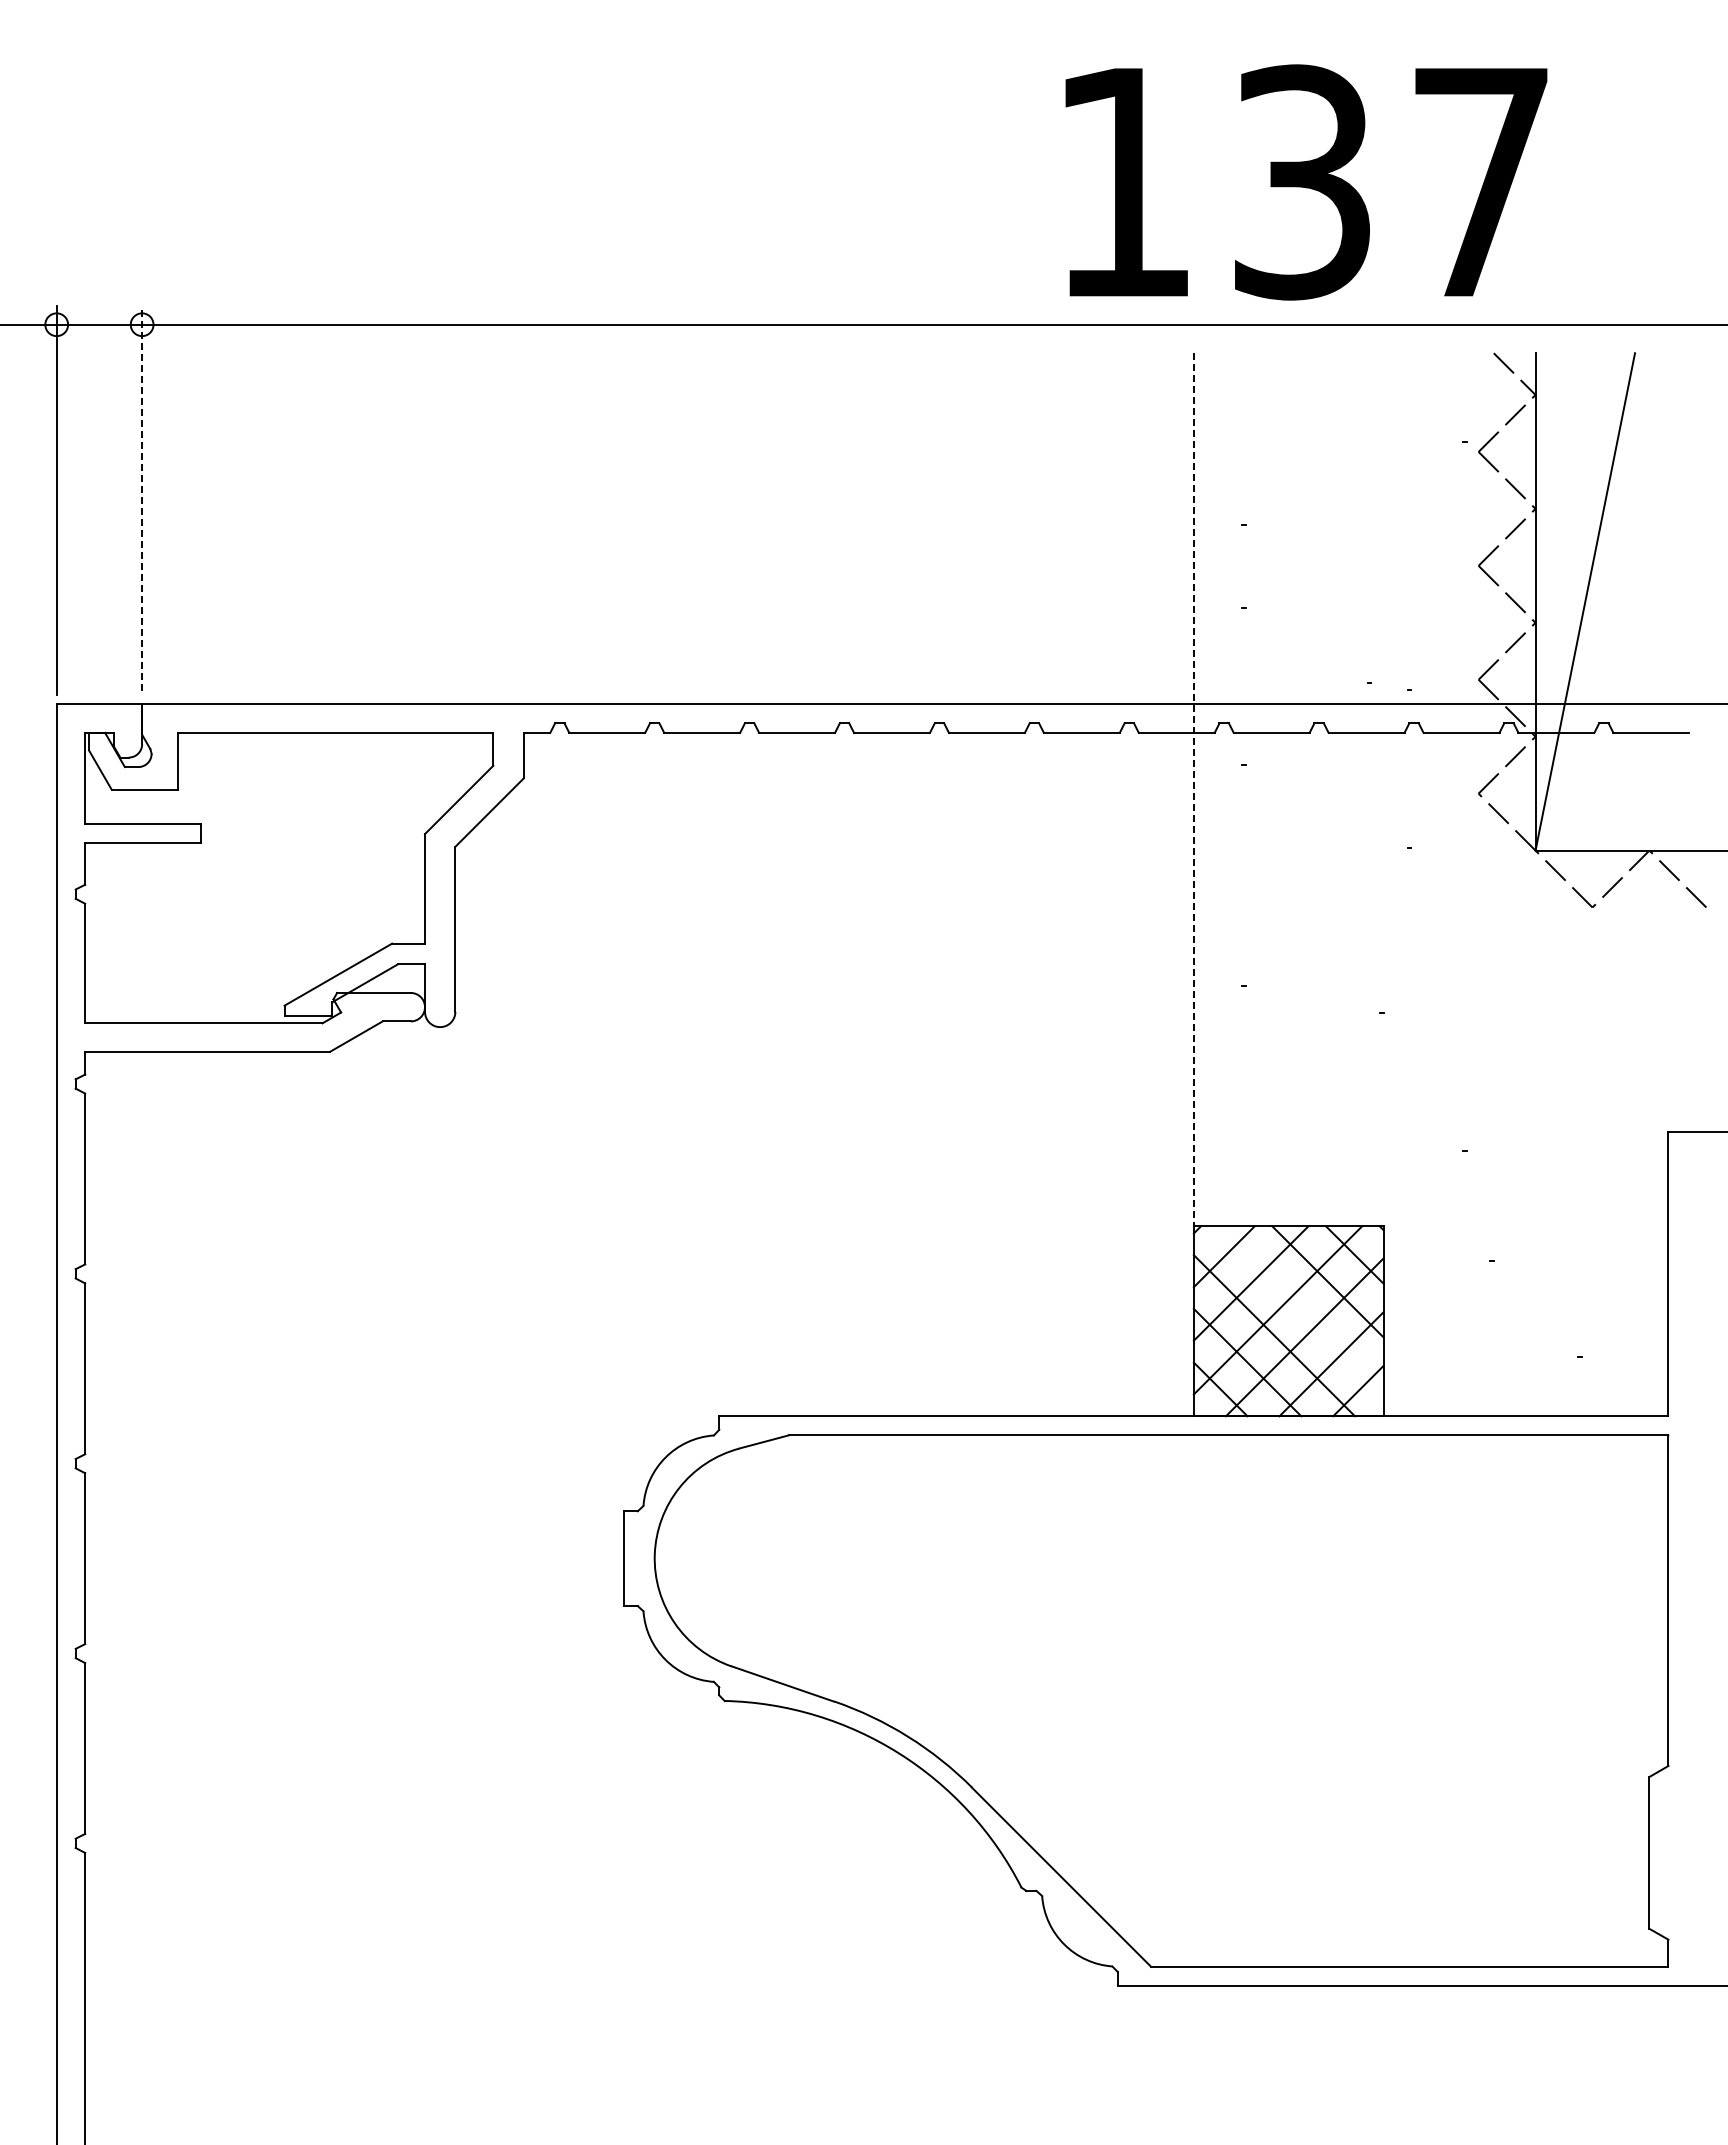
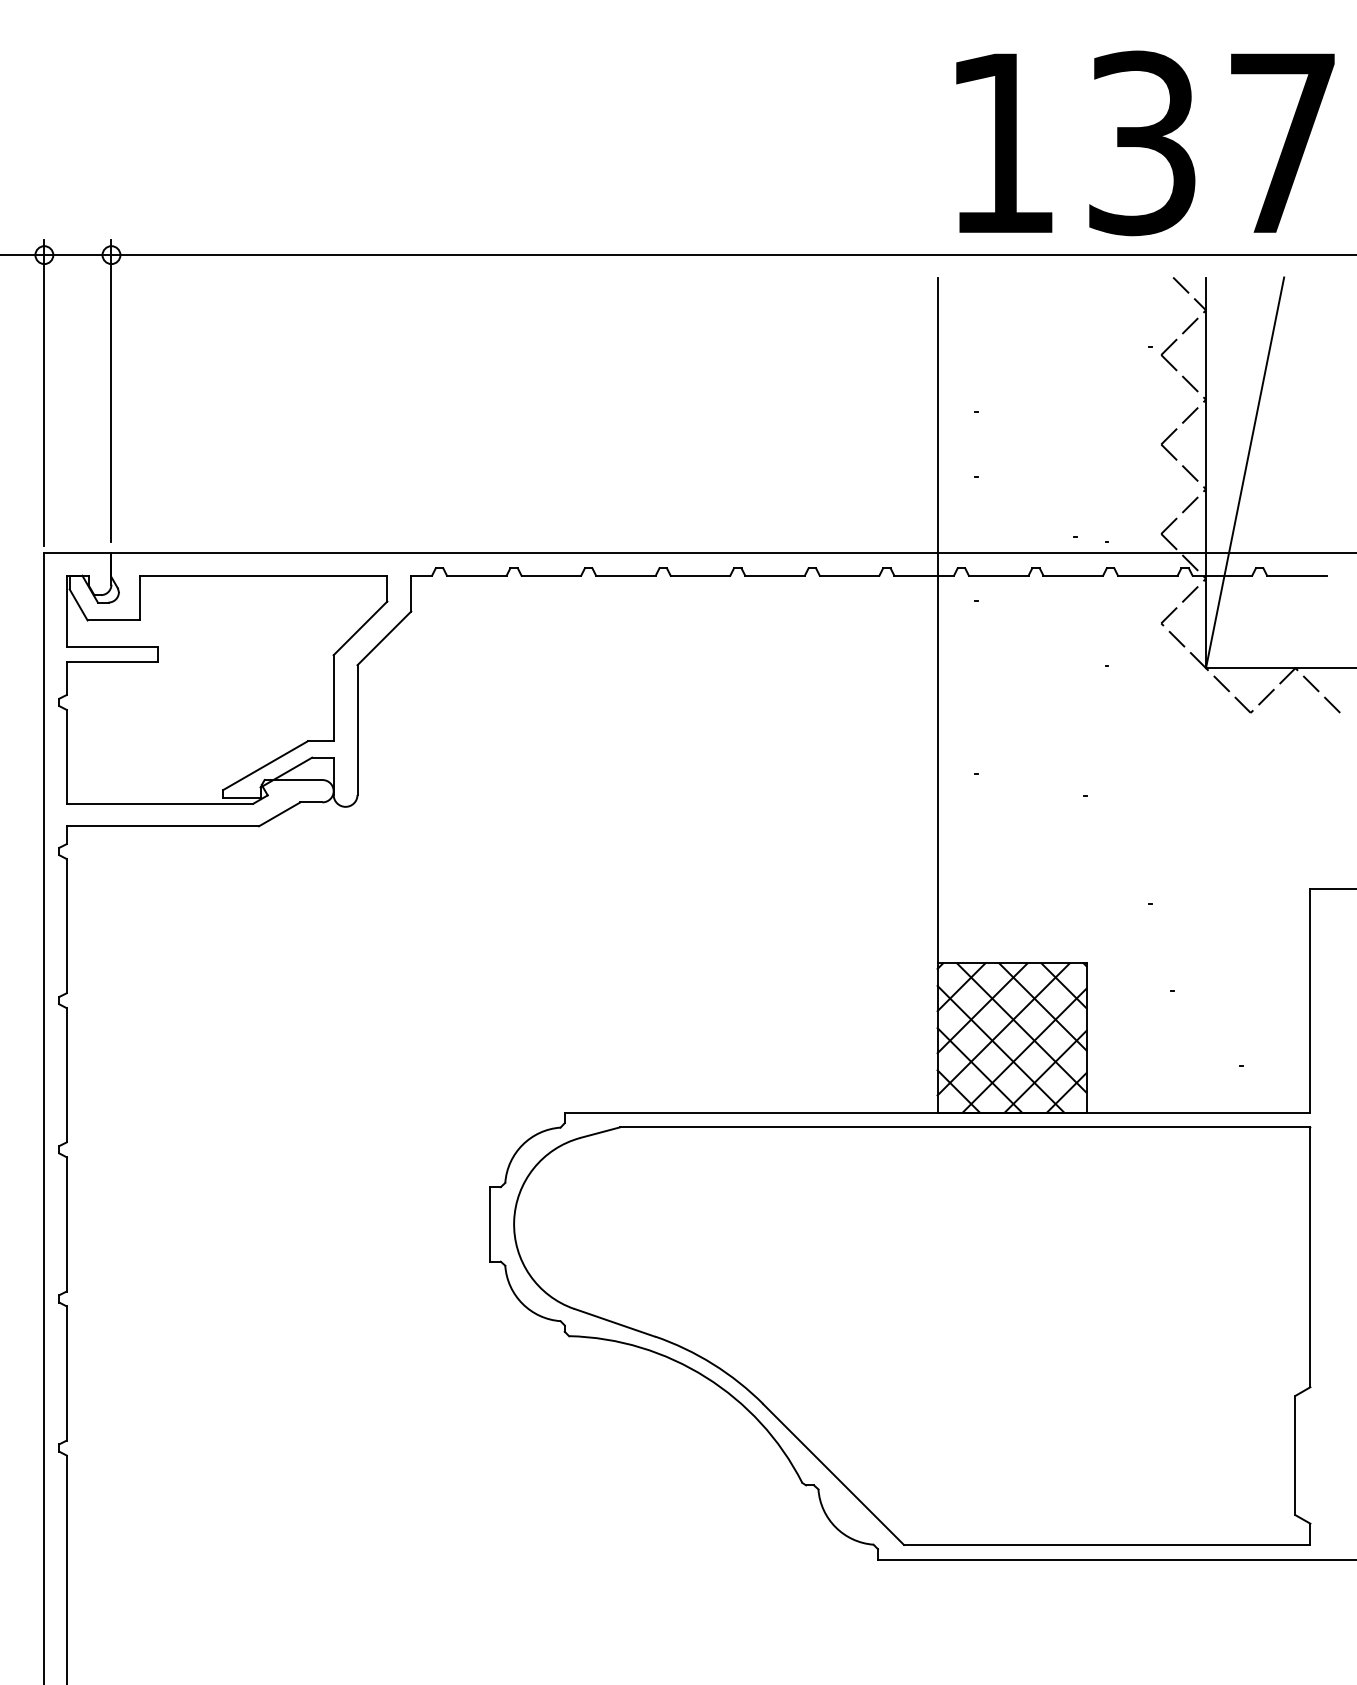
text: (1306, 182) -> (1145, 143), moved
line: (142, 497) -> (111, 390), dashed -> solid
line: (1193, 789) -> (937, 620), dashed -> solid
line: (1300, 1308) -> (1021, 1027), added

